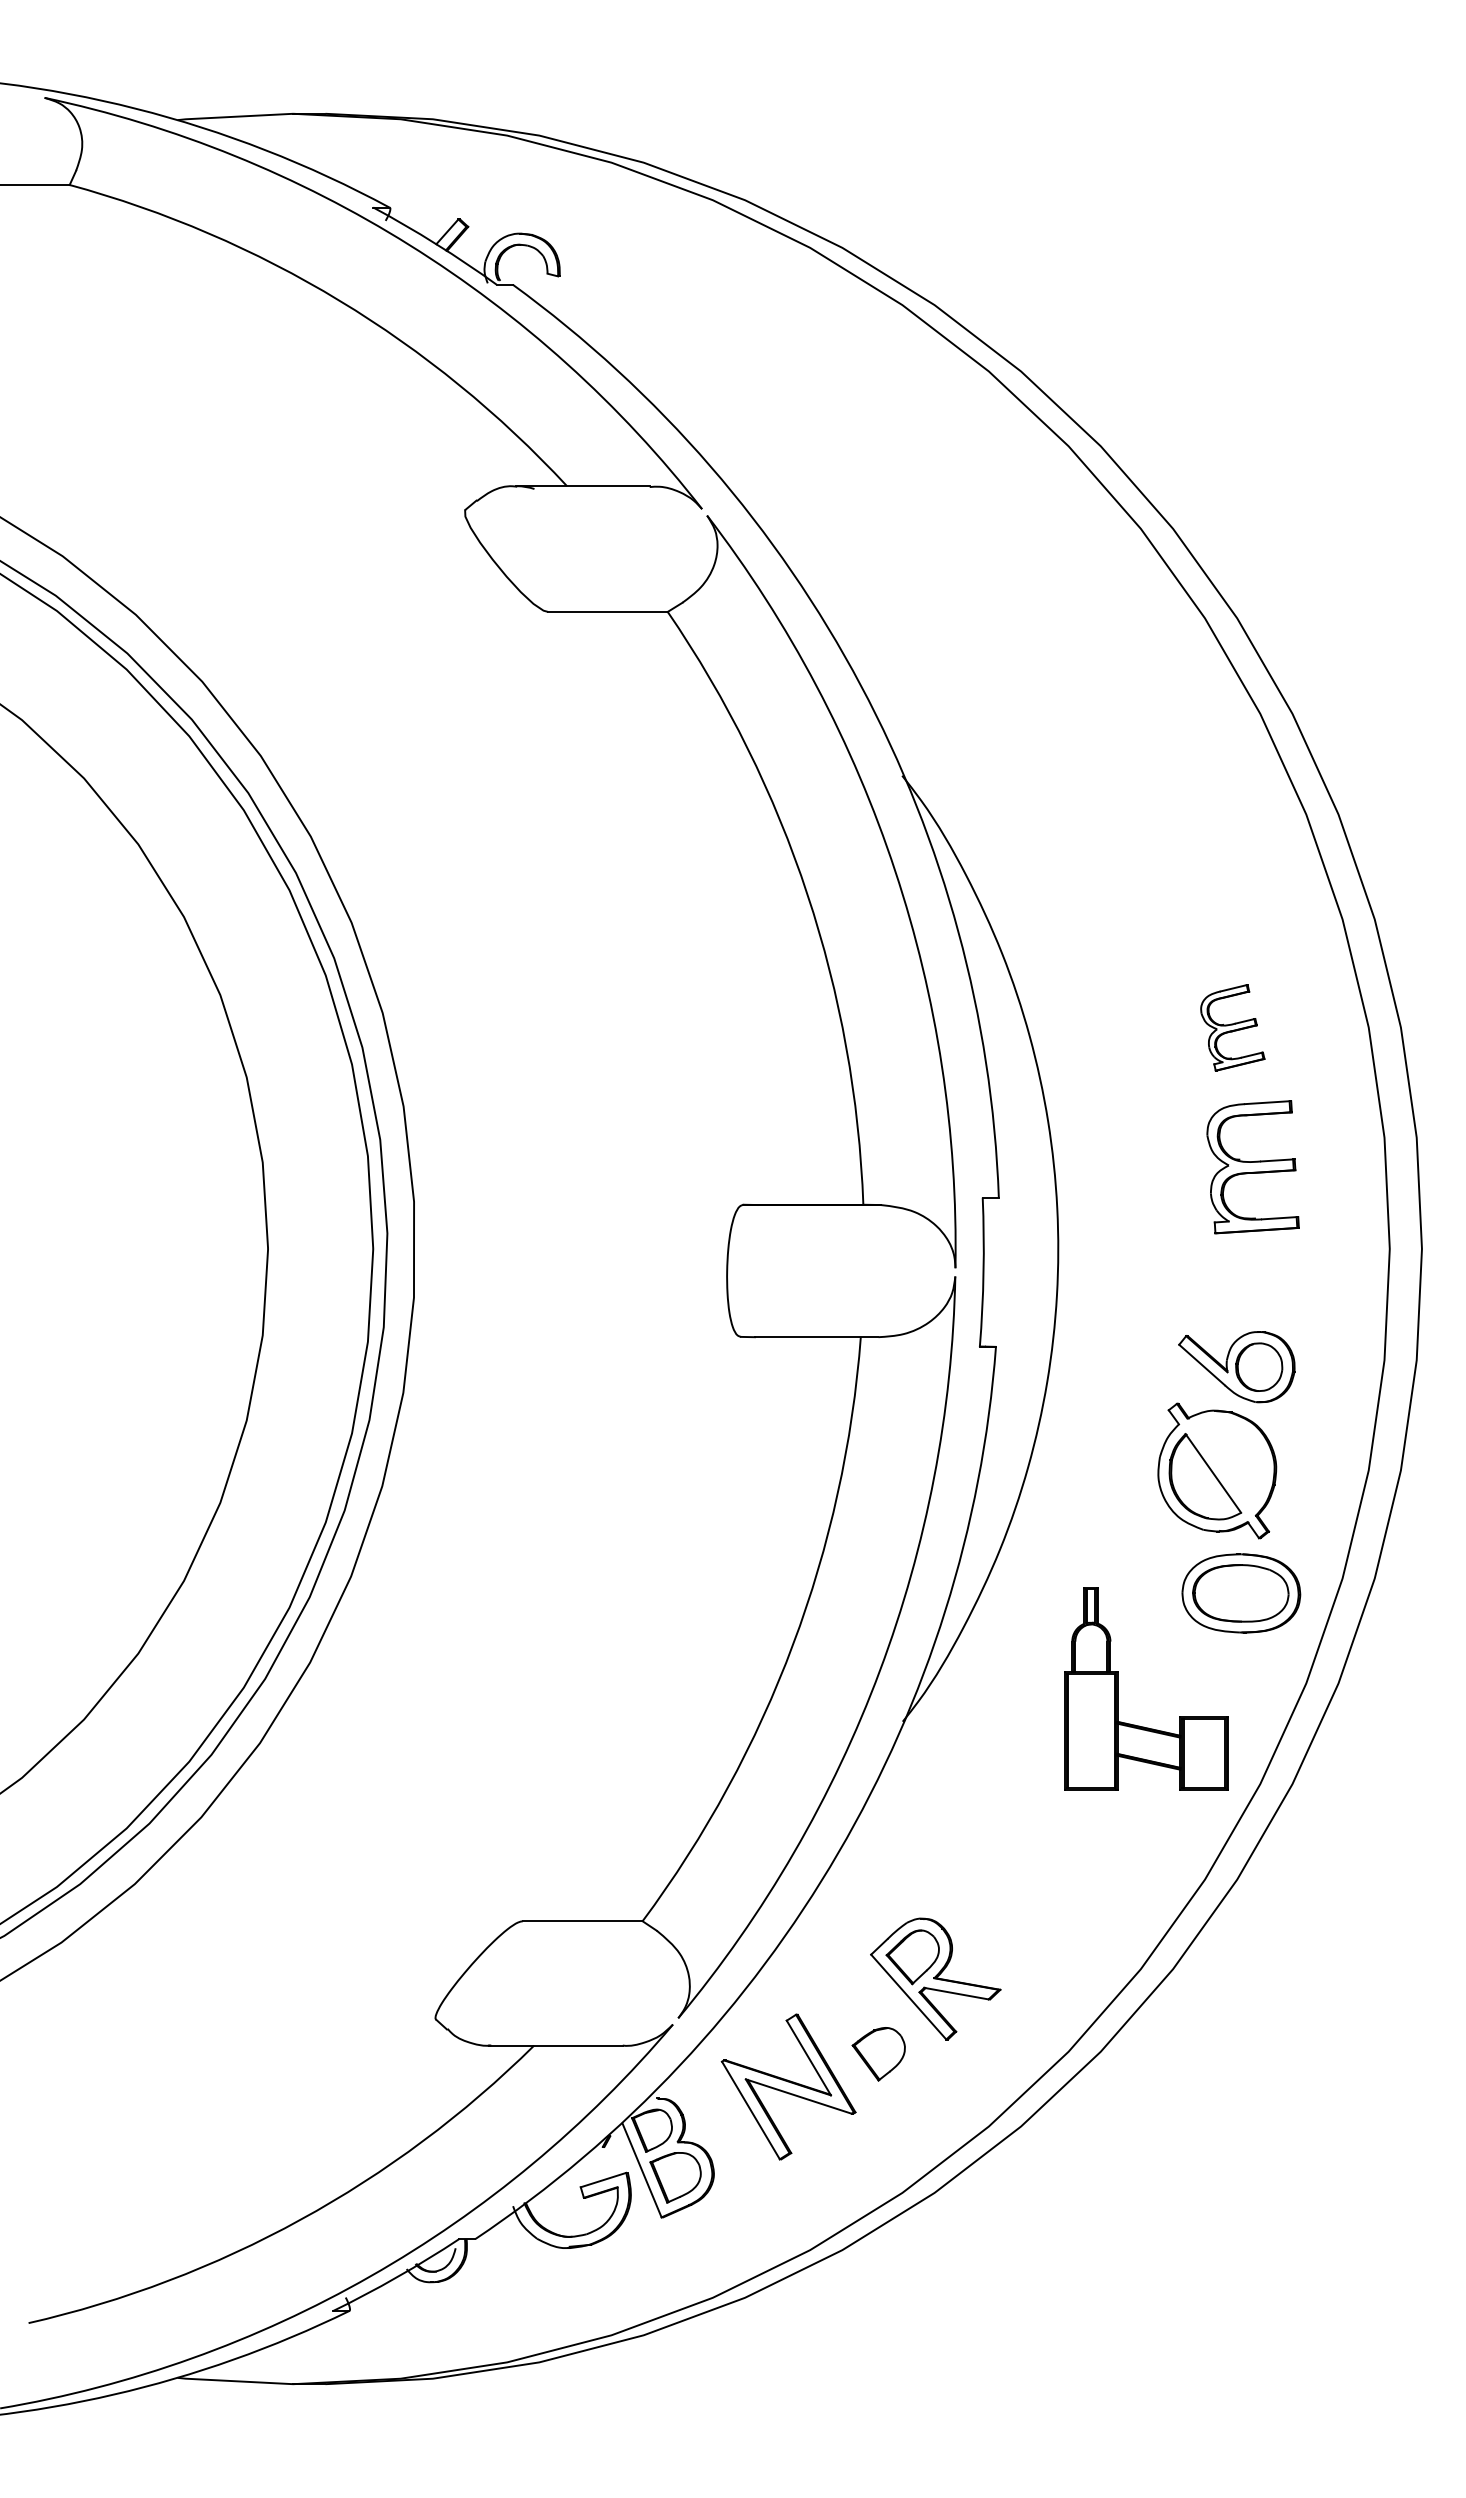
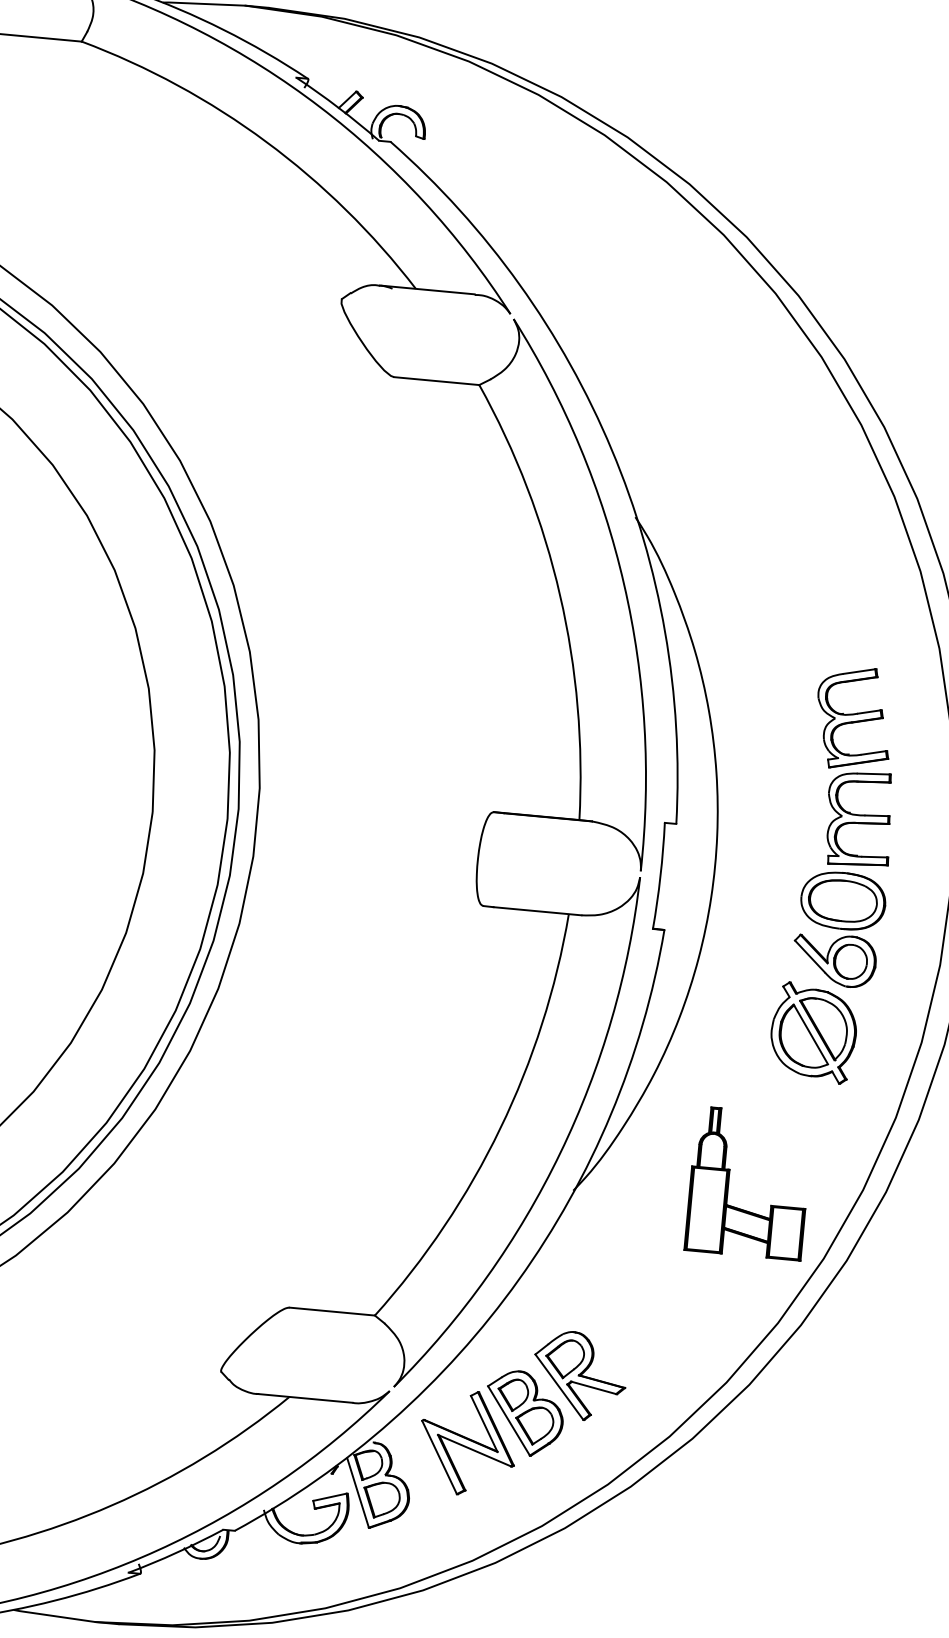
part: (1232, 1027) -> (853, 718), size x1.67
part: (1228, 1464) -> (822, 1029), added
part: (1241, 1593) -> (843, 901), moved
part: (863, 2038) -> (524, 1413), added

